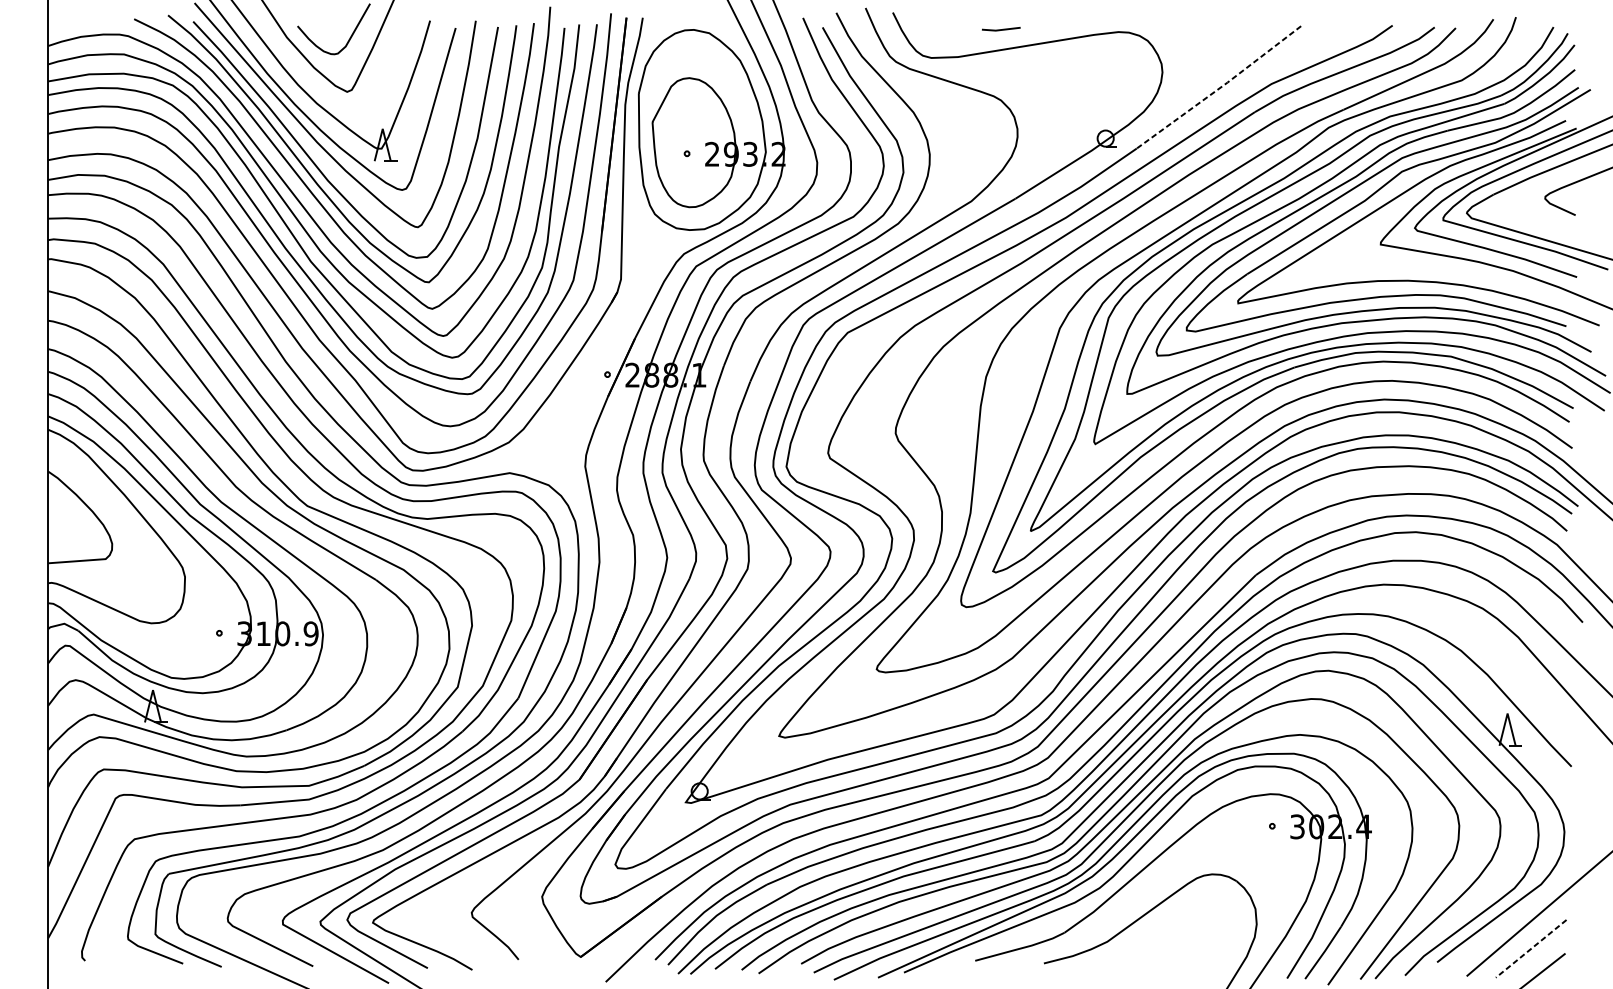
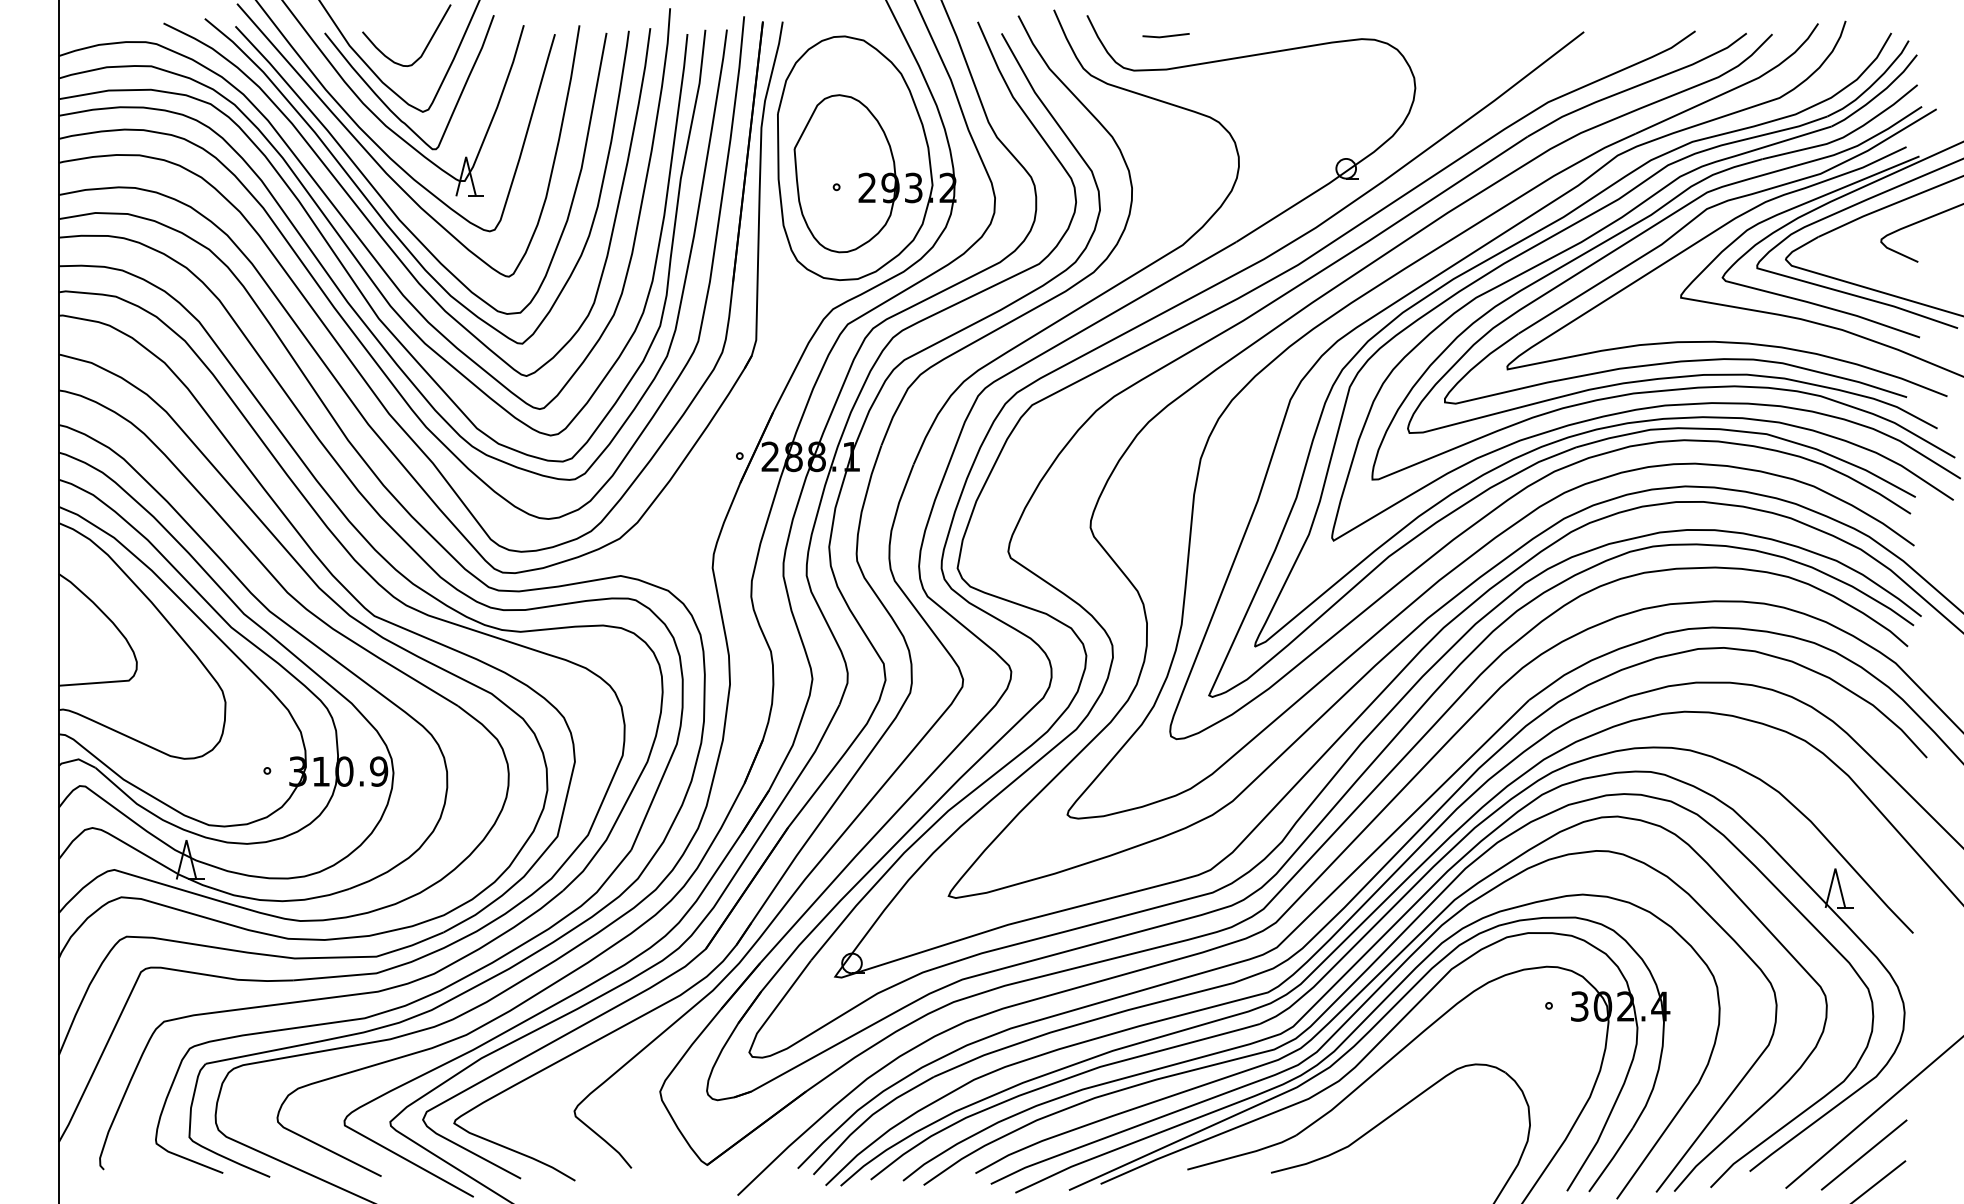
line: (1000, 29) -> (1165, 35), moved
curve: (317, 85) -> (386, 104), added
line: (1219, 88) -> (1484, 107), dashed -> solid
line: (1531, 949) -> (1864, 1155), dashed -> solid

